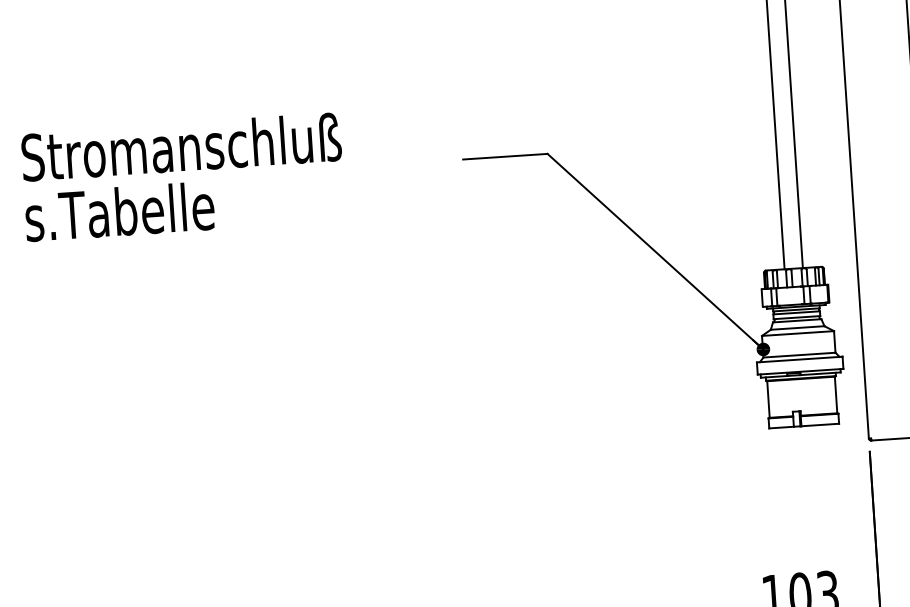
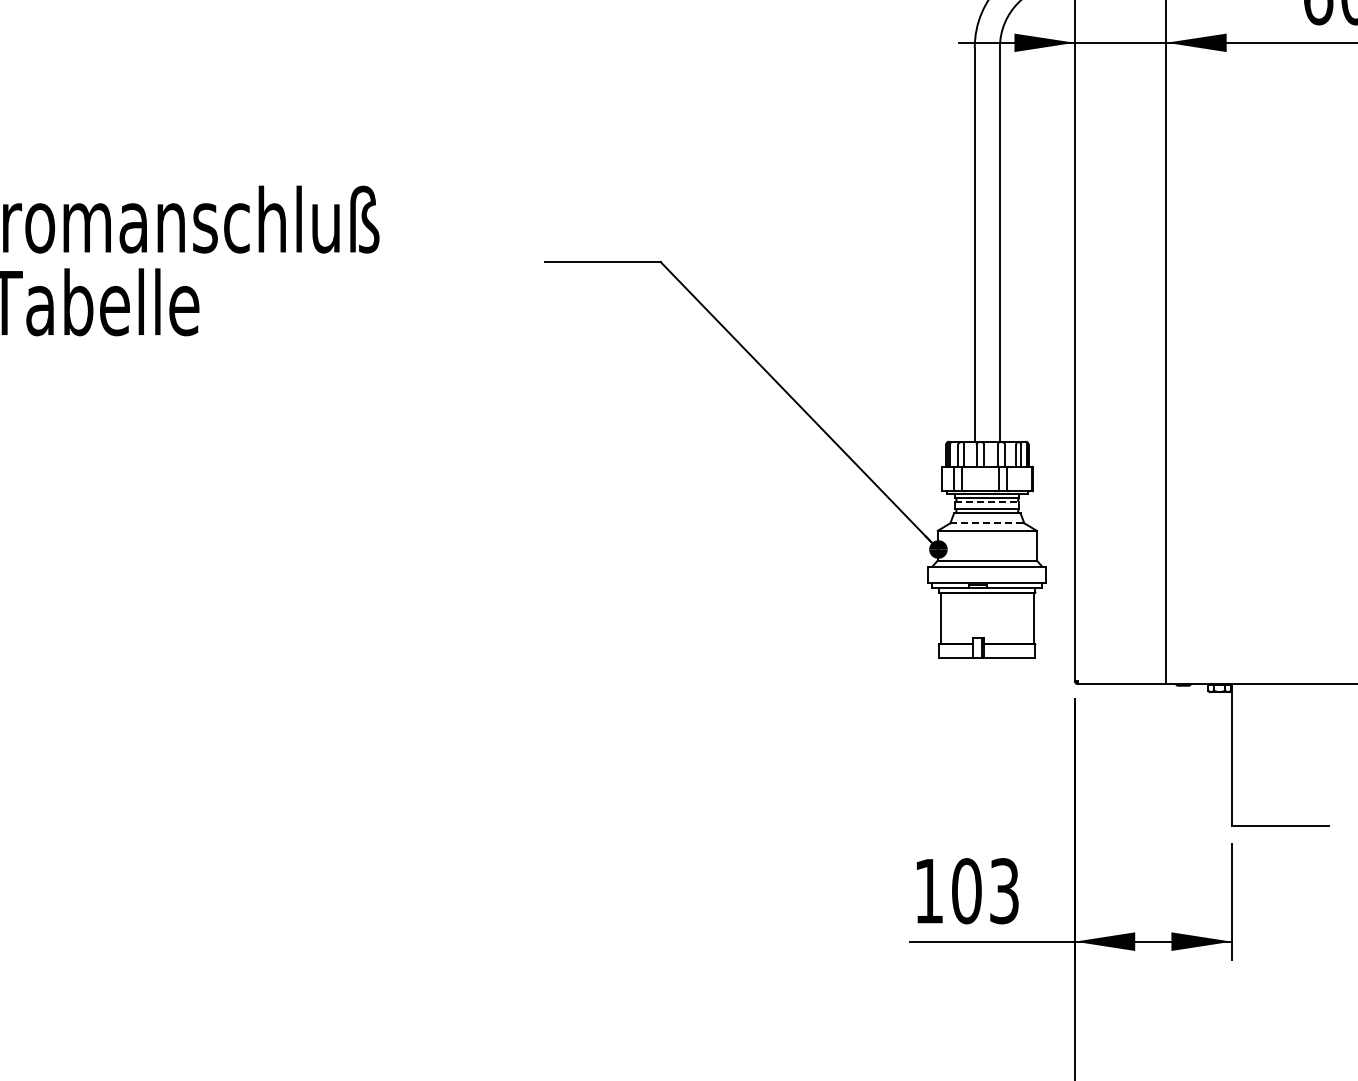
line: (796, 312) -> (987, 502), solid -> dashed
line: (797, 328) -> (987, 523), solid -> dashed

